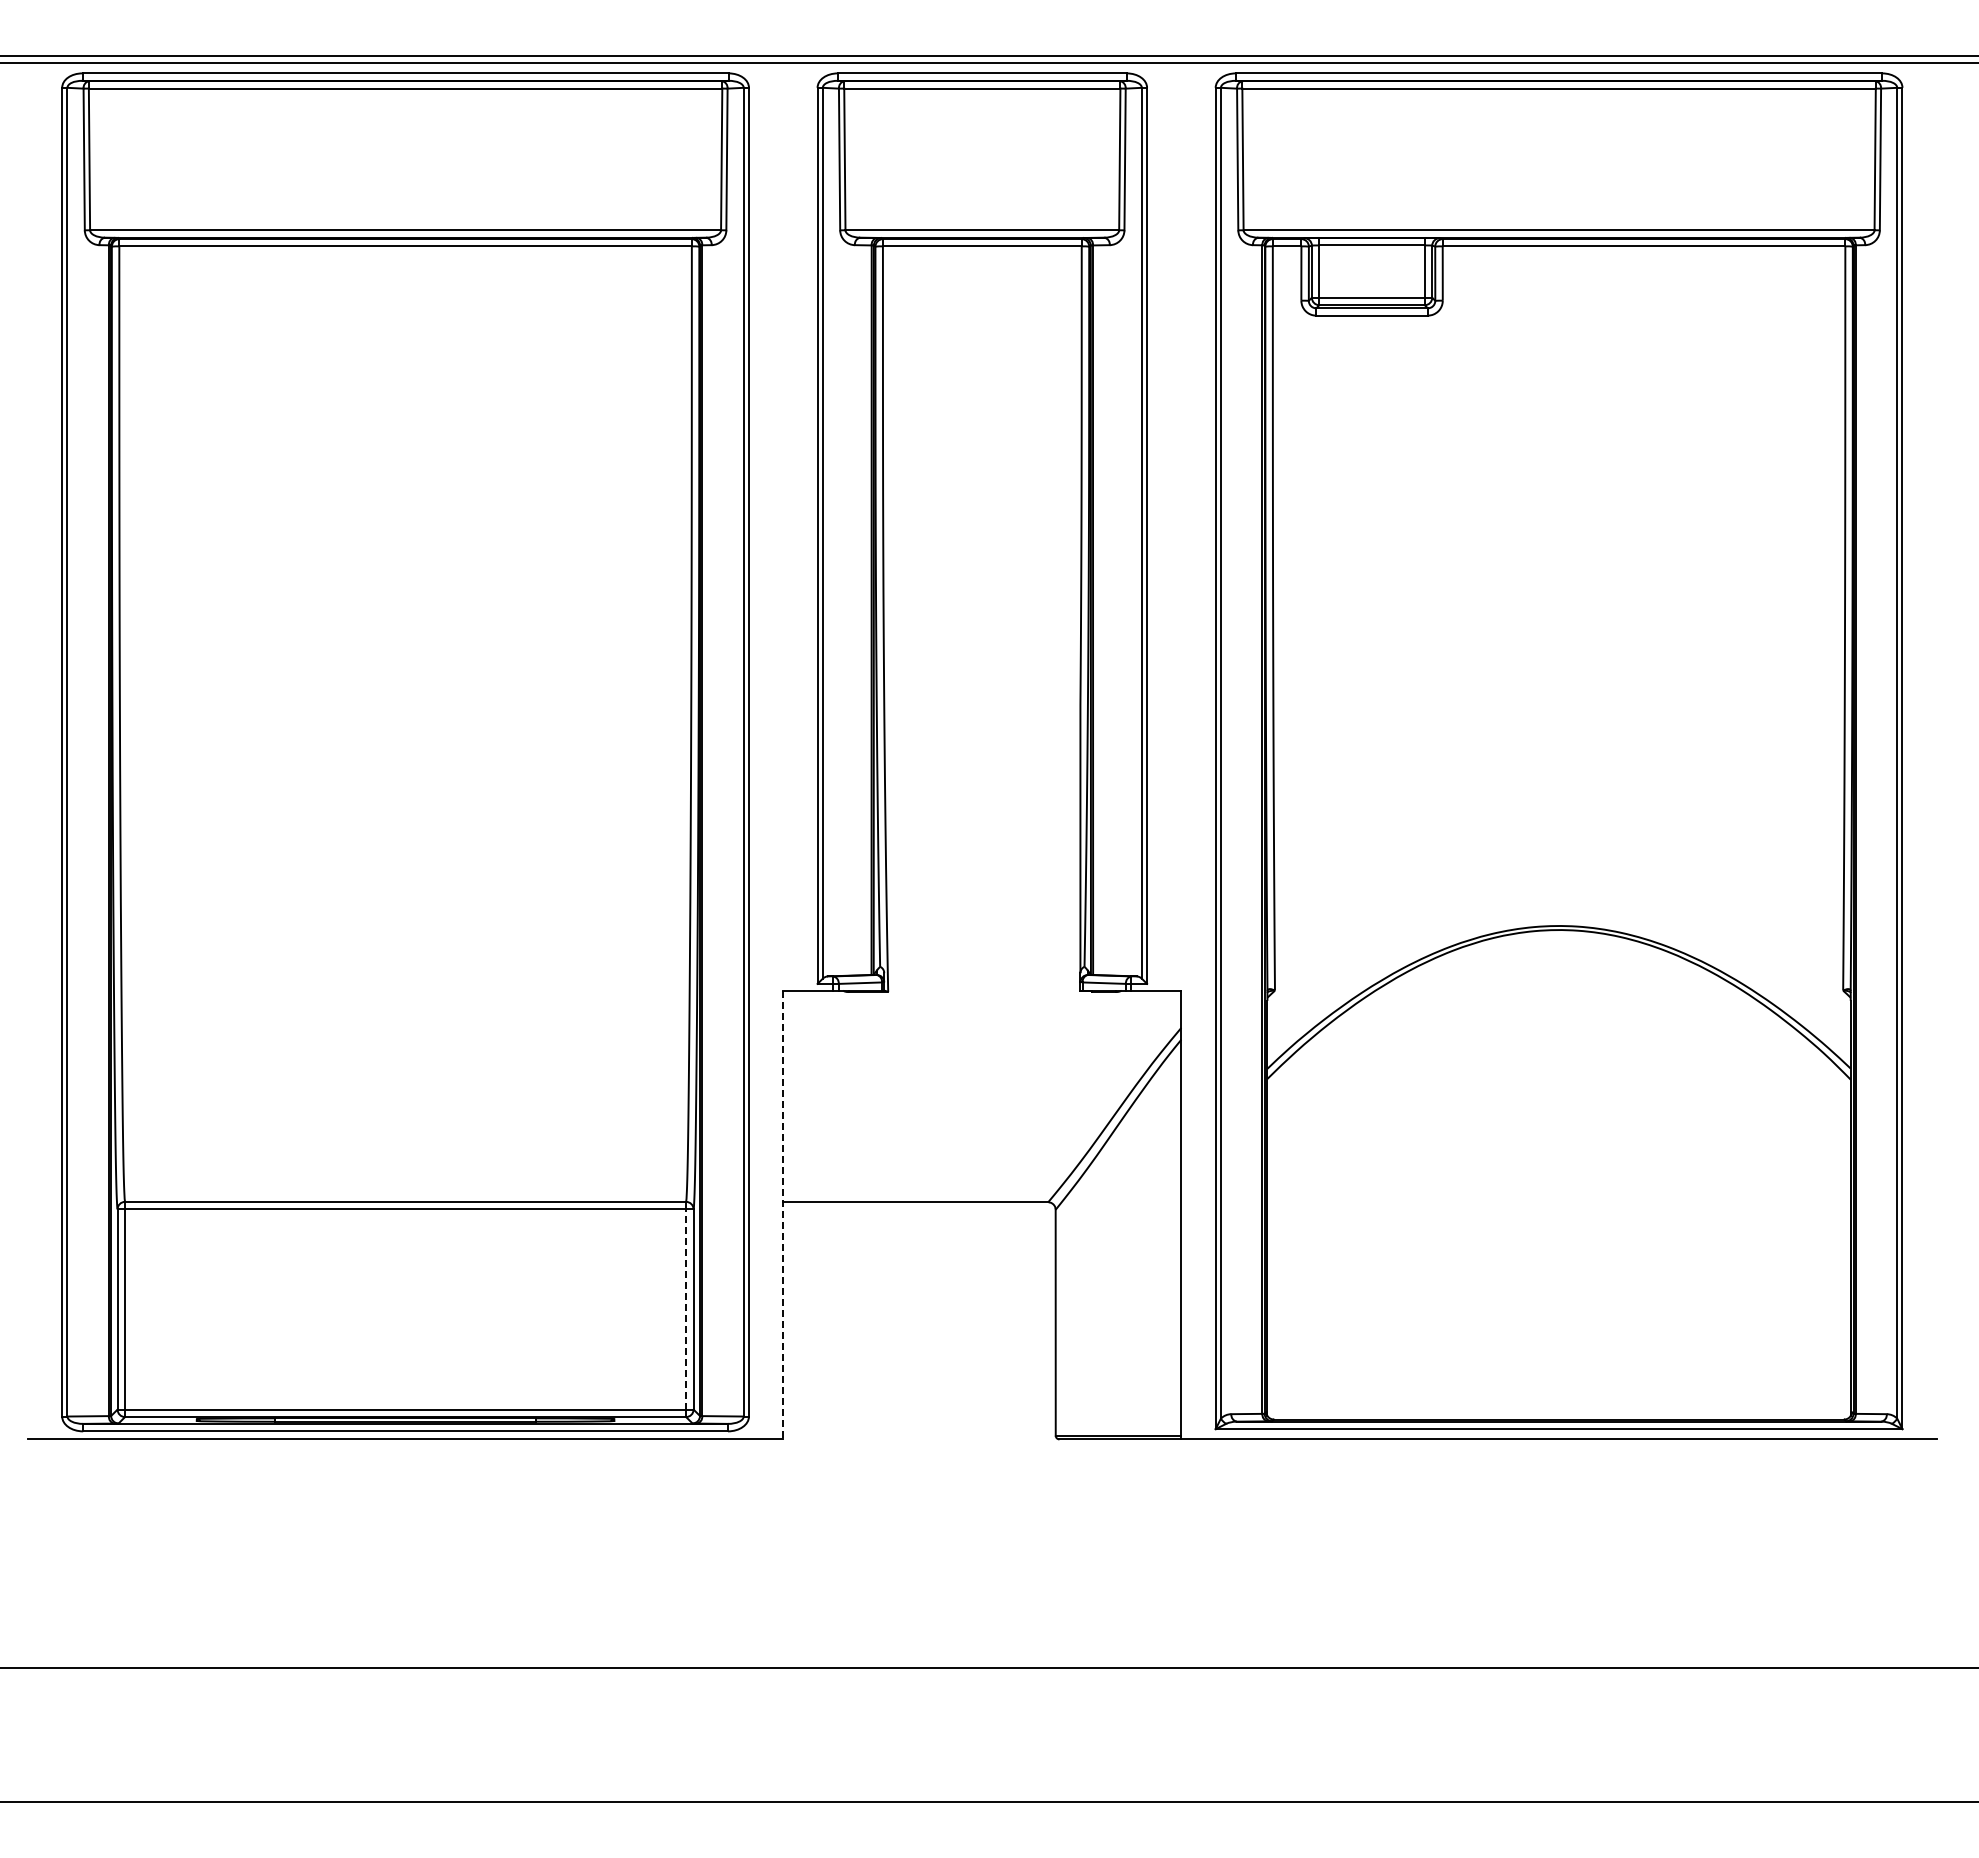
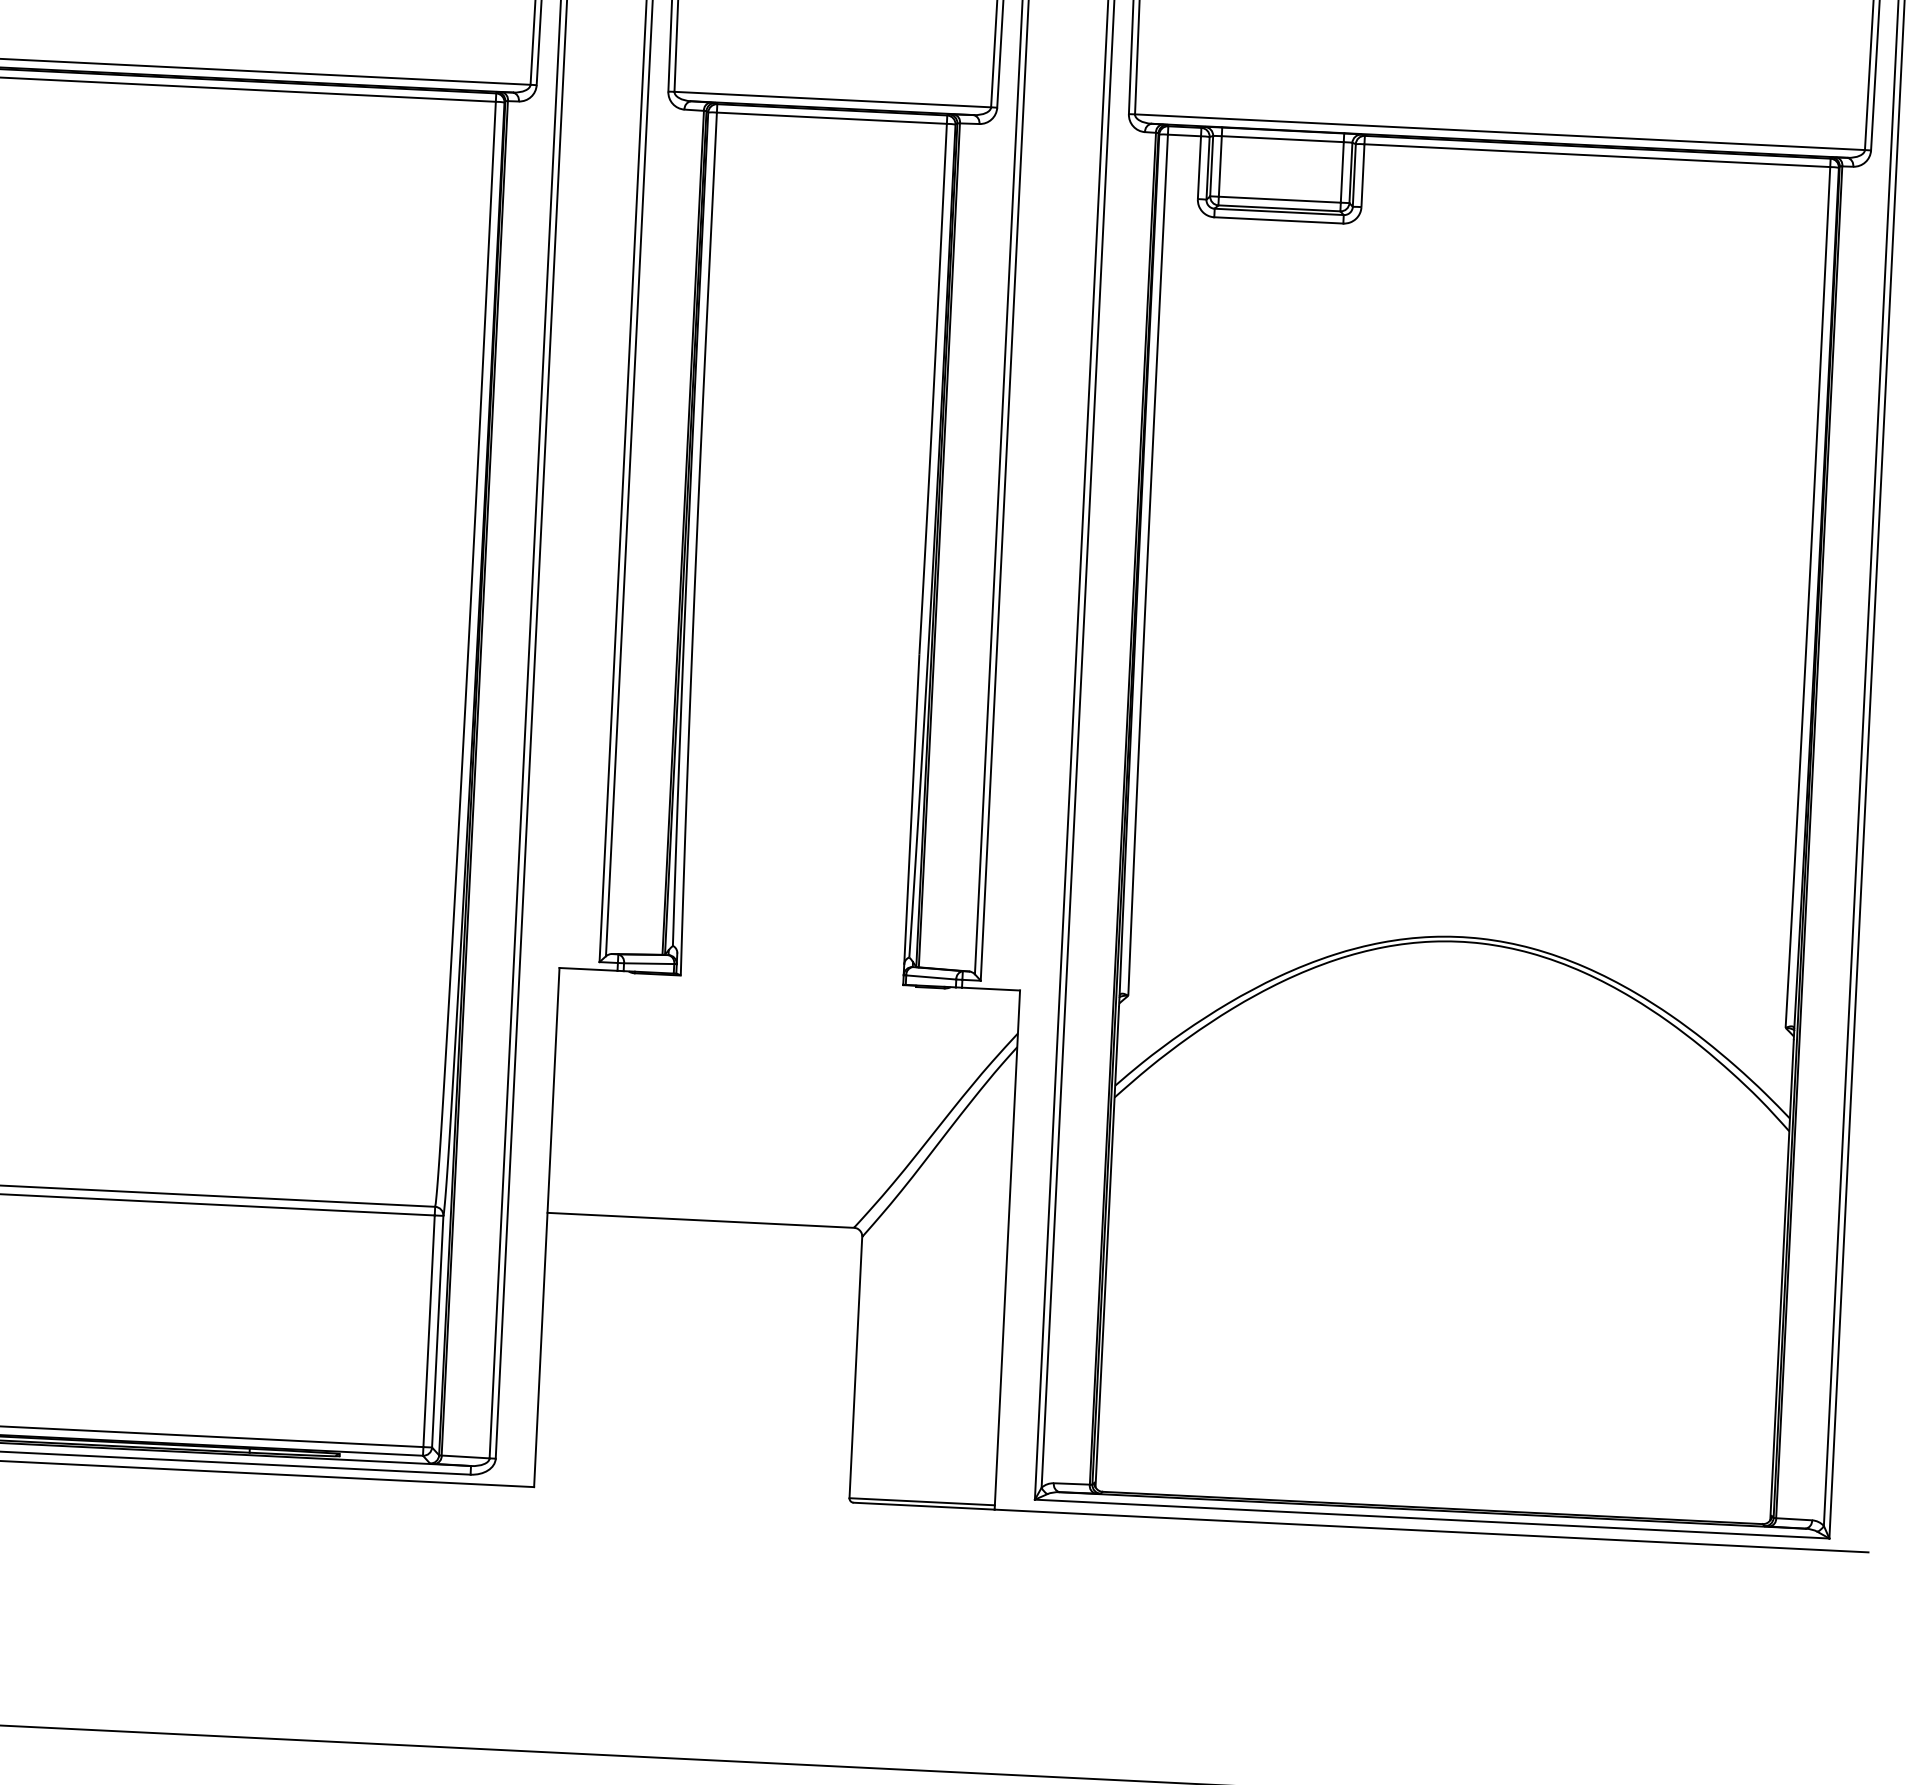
line: (783, 1215) -> (547, 1228), dashed -> solid
line: (686, 1308) -> (429, 1330), dashed -> solid

